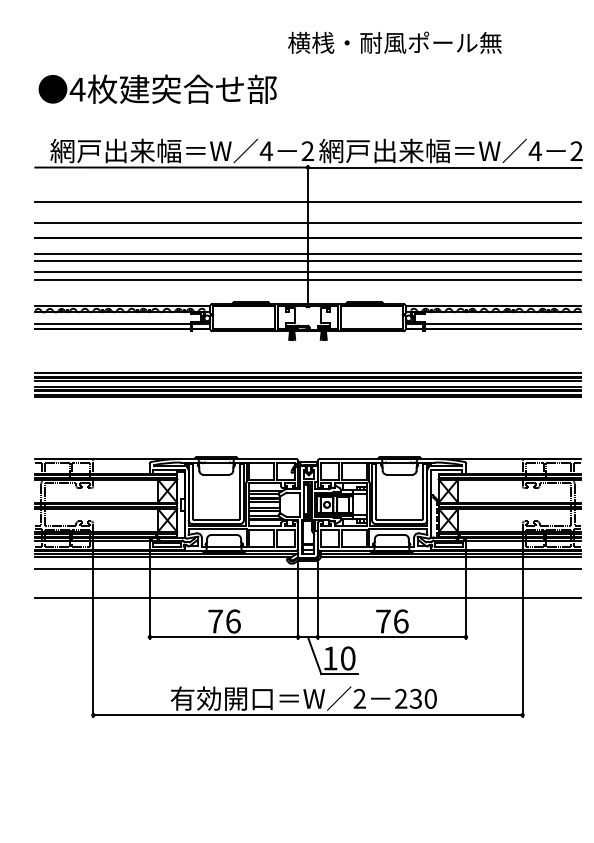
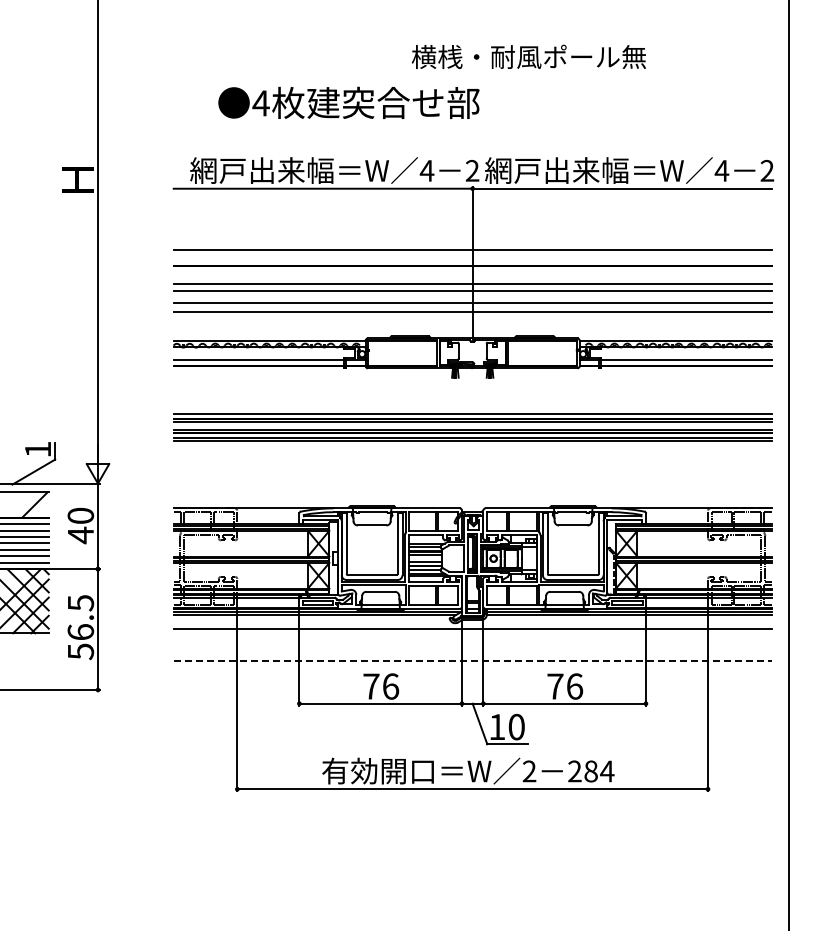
text: (394, 42) -> (528, 56), moved
text: (157, 88) -> (348, 102), moved
line: (307, 201) -> (472, 226), removed
line: (307, 597) -> (472, 660), solid -> dashed
text: (423, 698) -> (599, 771), 230 -> 284

